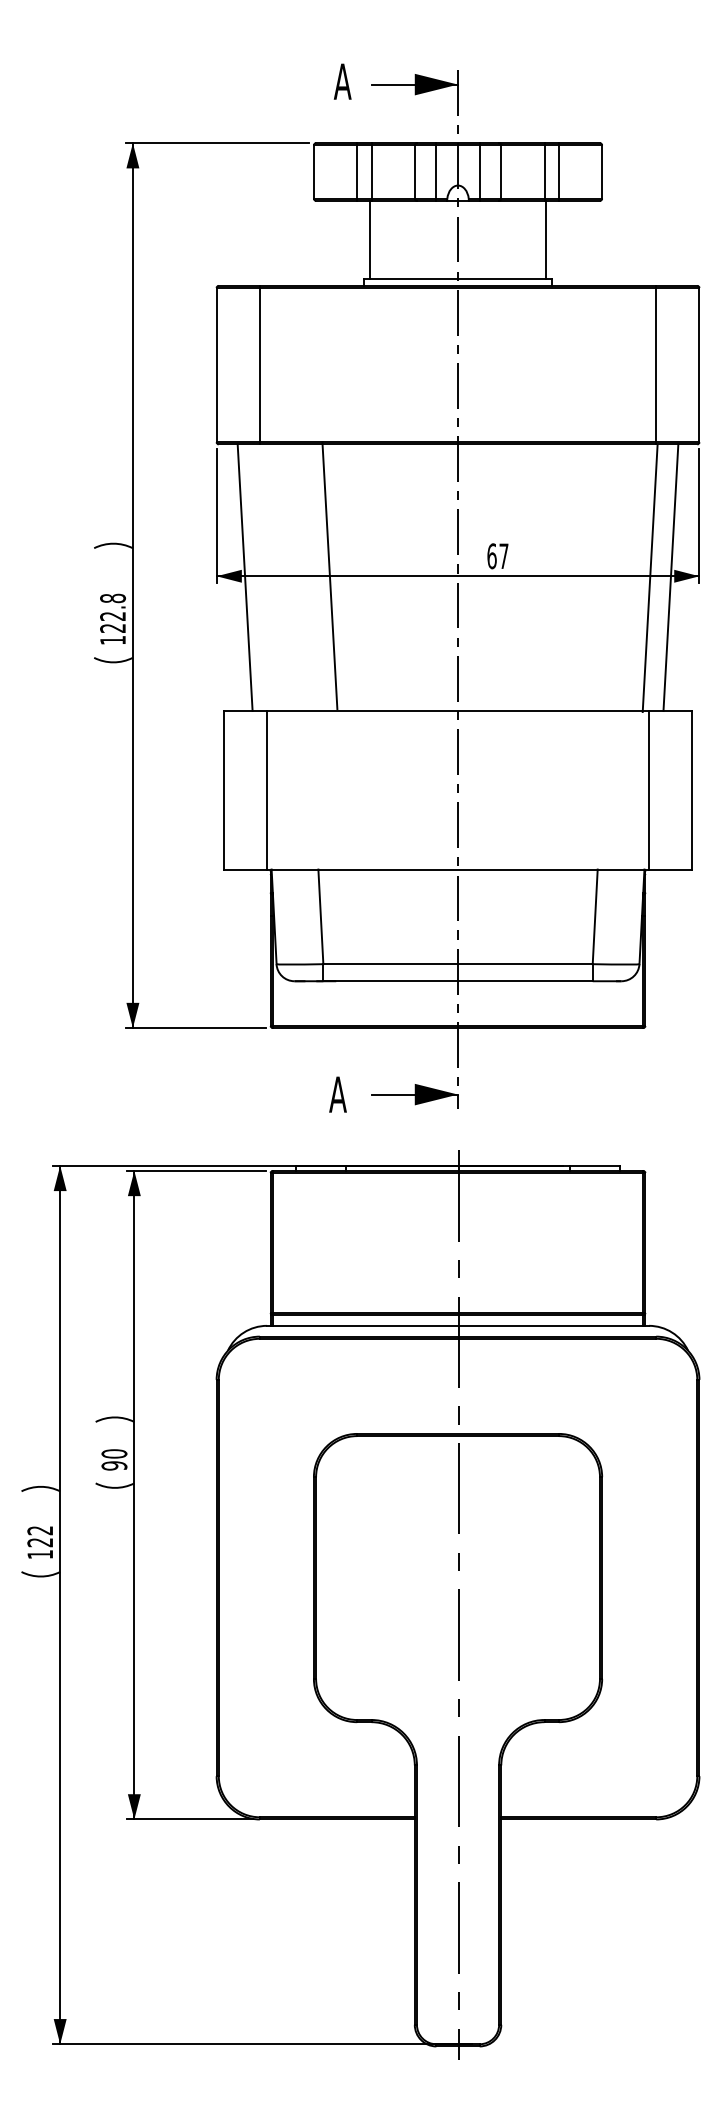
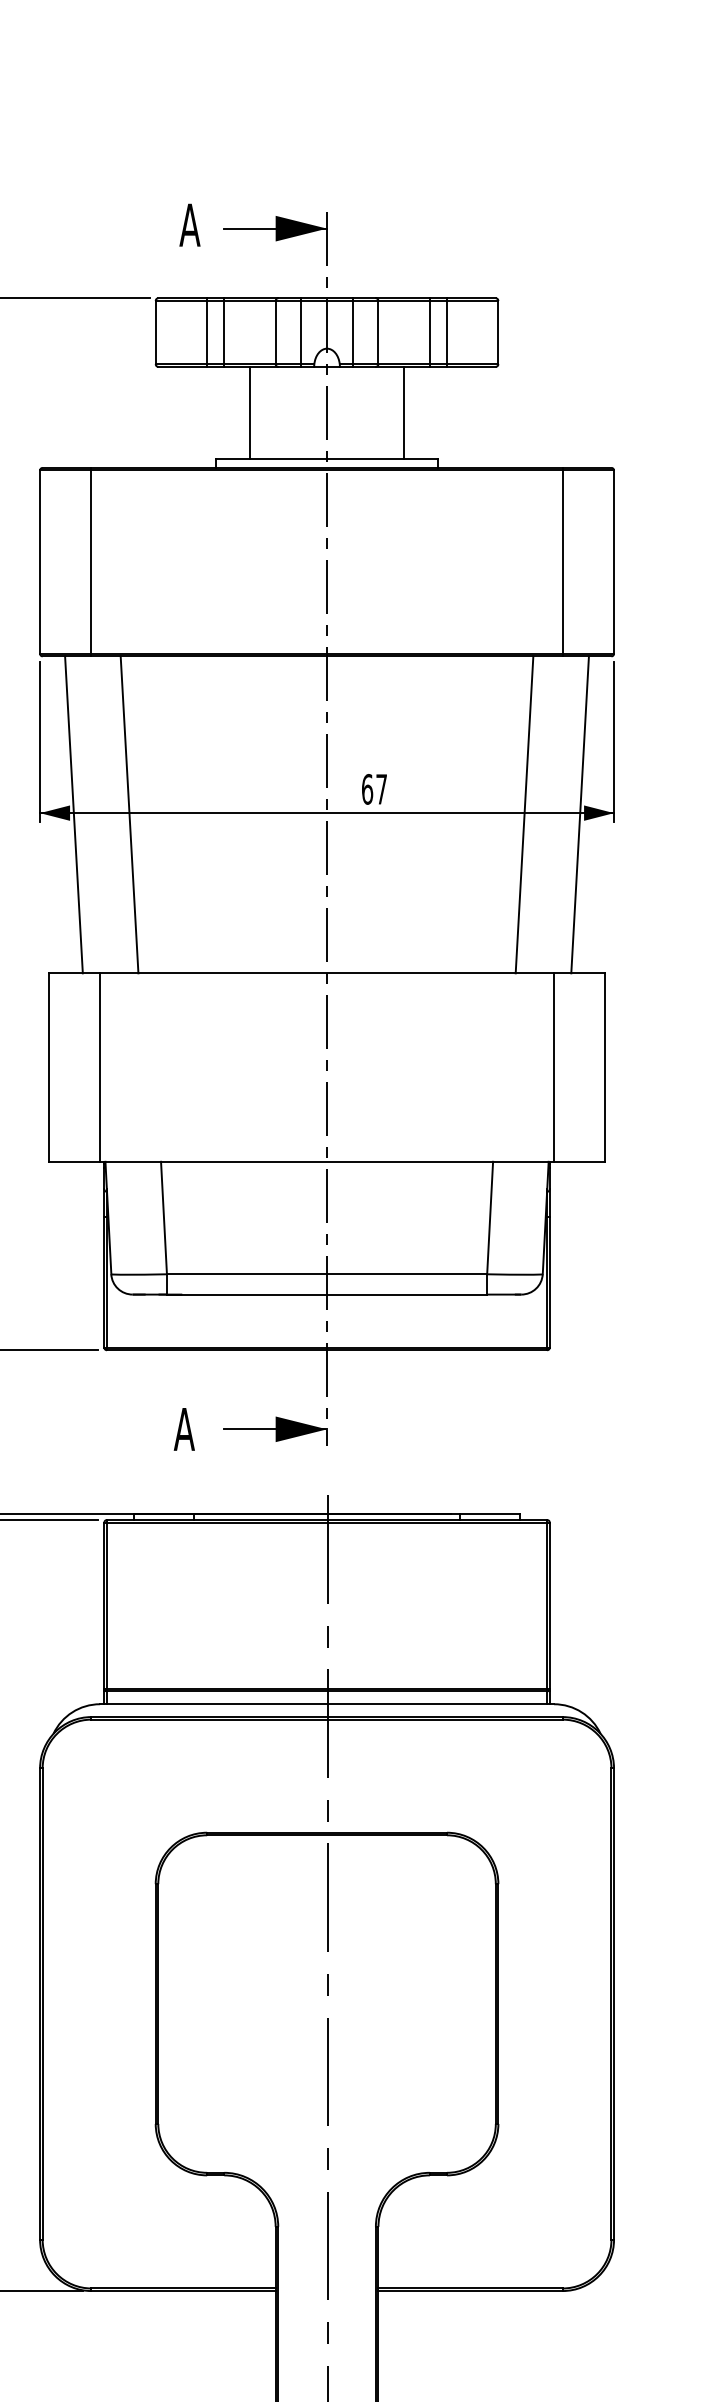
line: (370, 239) -> (250, 412), moved
line: (545, 239) -> (403, 412), moved
line: (329, 575) -> (129, 814), moved
line: (649, 578) -> (523, 814), moved

